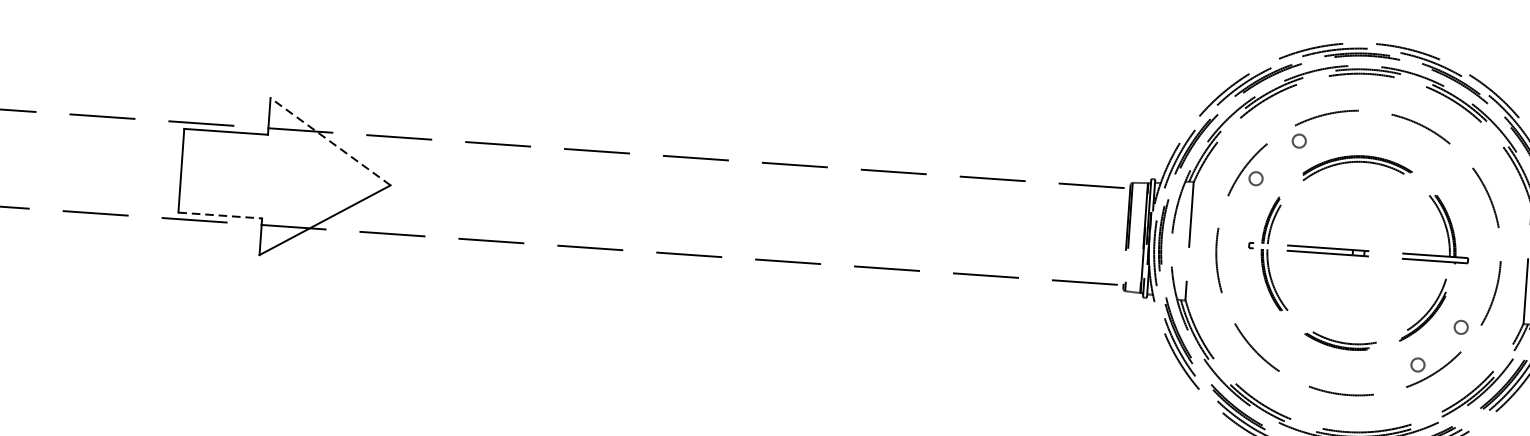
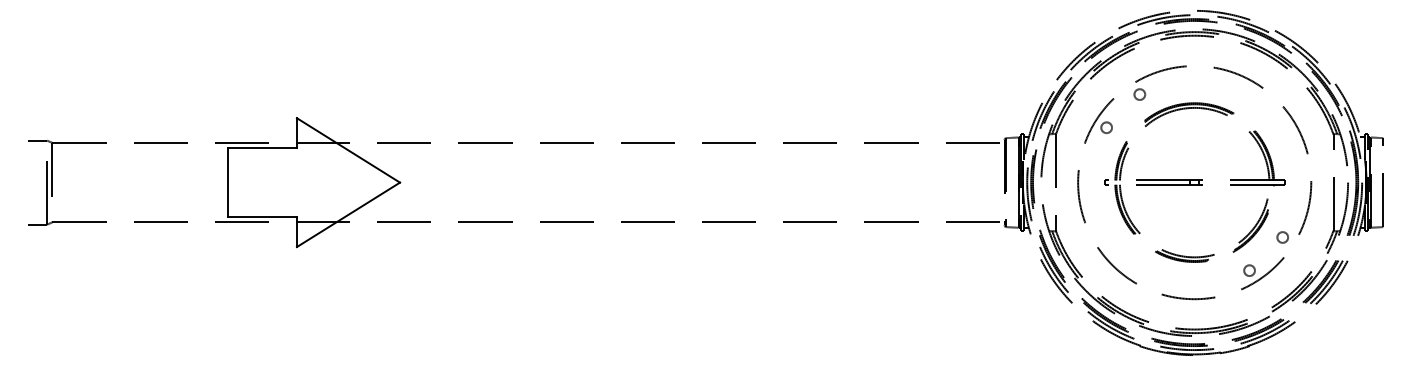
line: (330, 141) -> (348, 150), dashed -> solid
line: (221, 215) -> (263, 216), dashed -> solid

